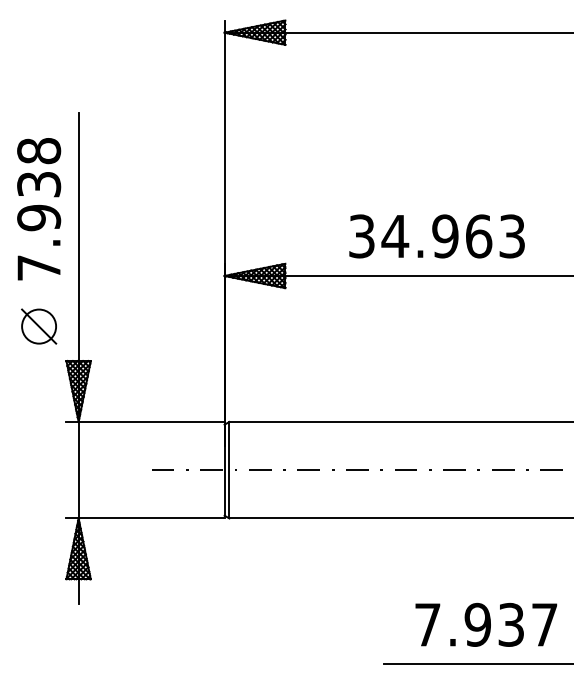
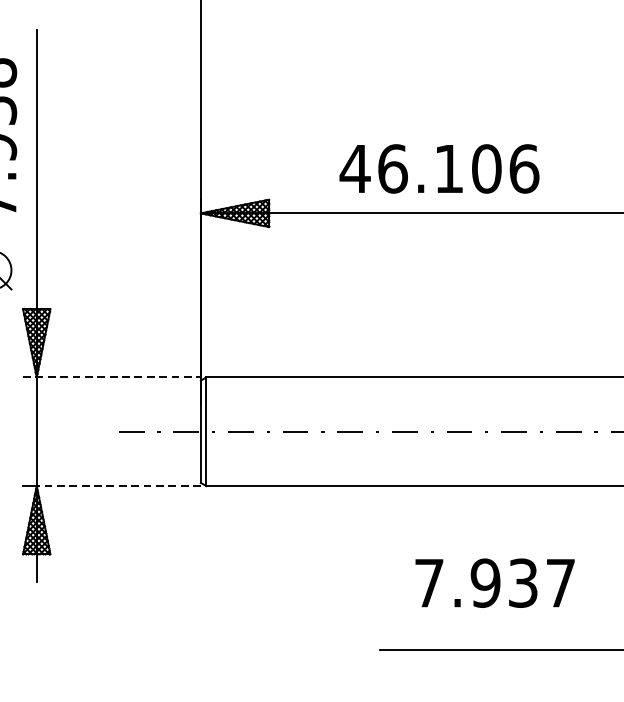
text: (436, 236) -> (439, 169), 34.963 -> 46.106
line: (146, 421) -> (113, 377), solid -> dashed
line: (151, 518) -> (118, 486), solid -> dashed
text: (486, 624) -> (495, 582), moved

